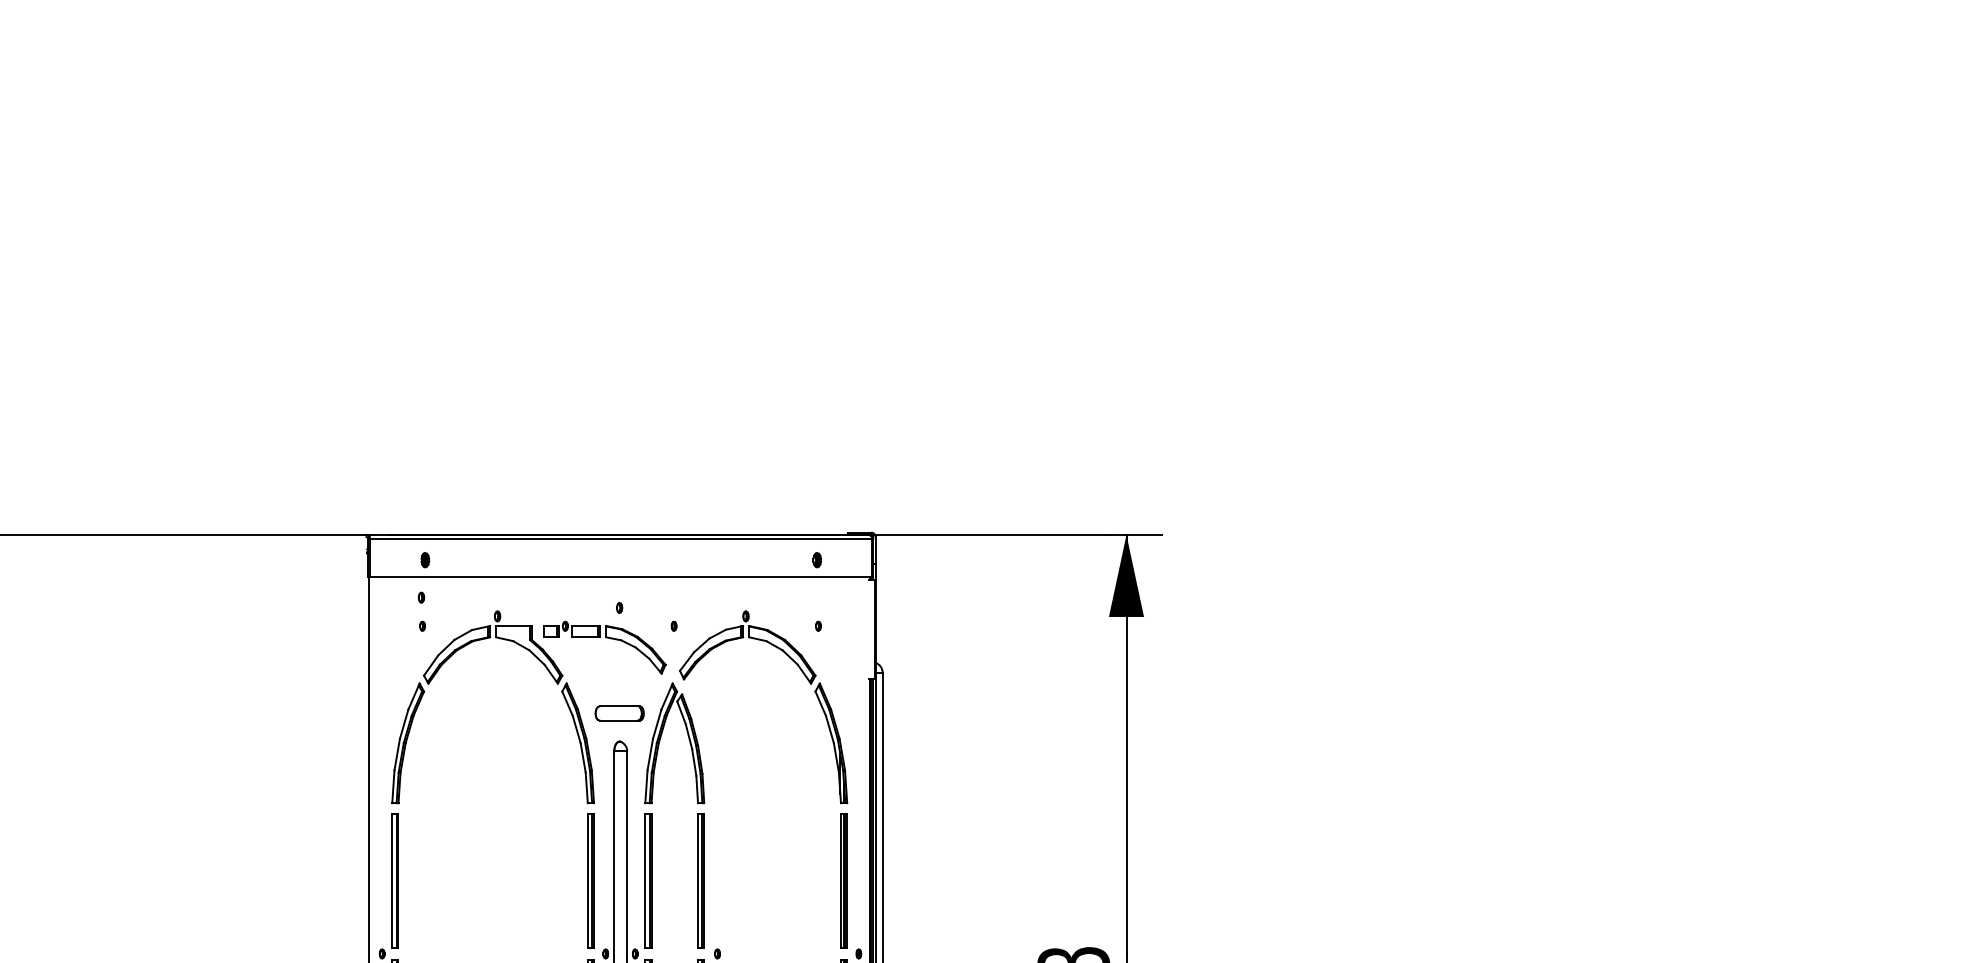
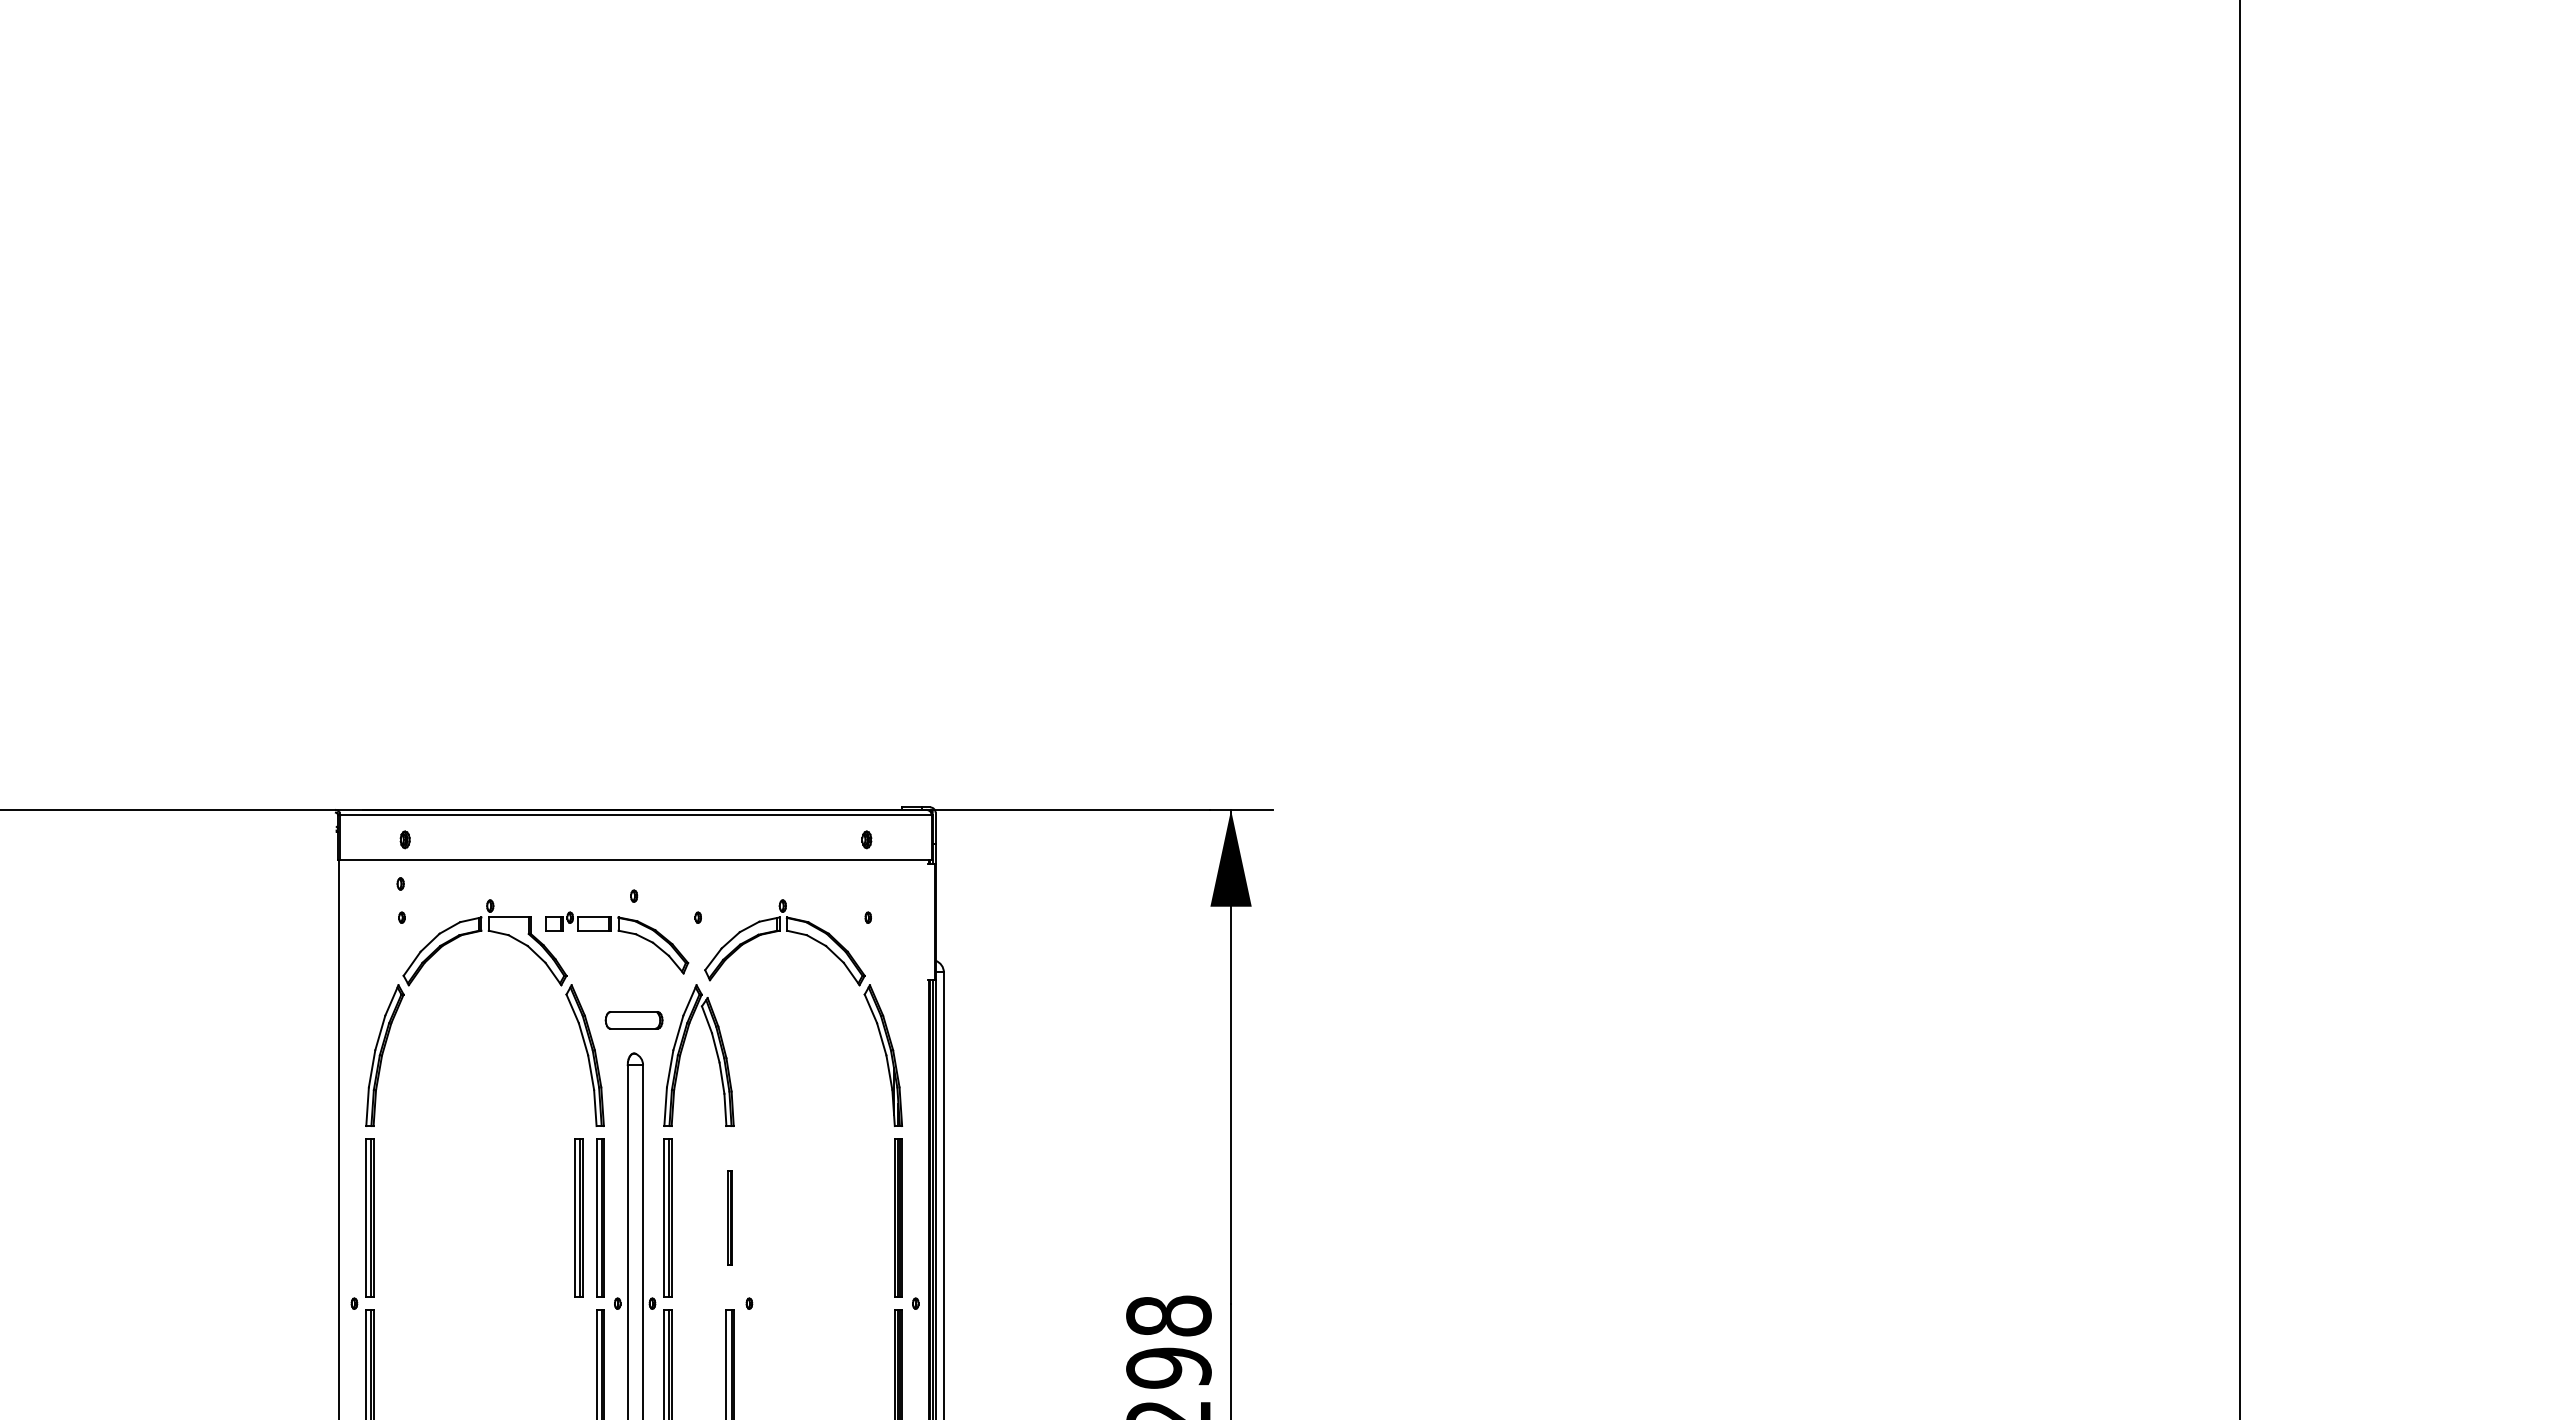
part: (572, 880) -> (578, 1217), added
part: (700, 880) -> (729, 1217), size x0.6

